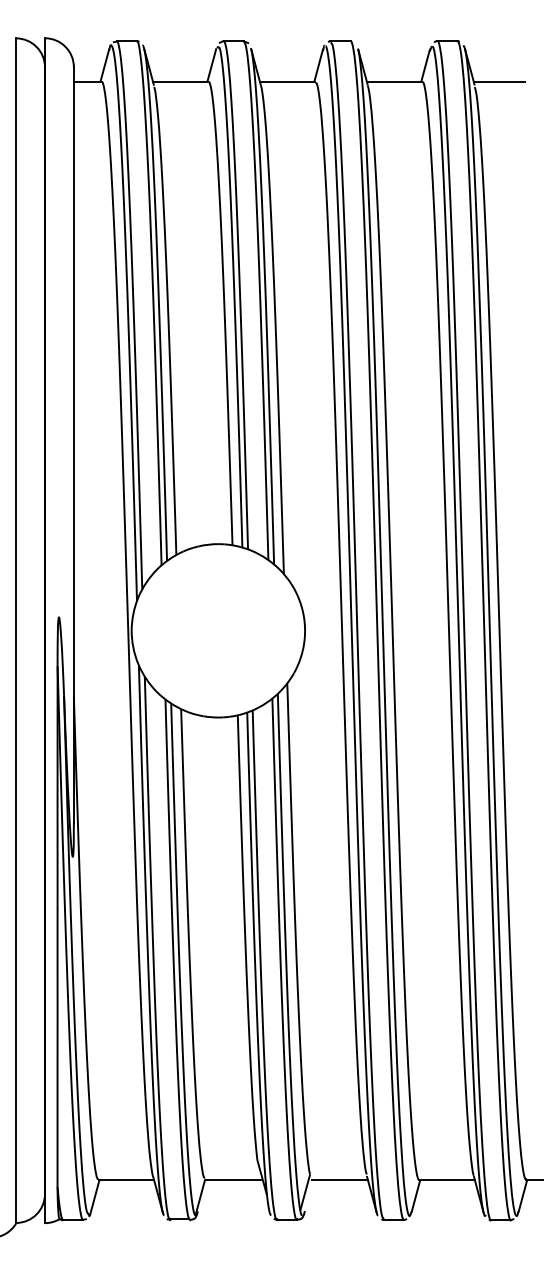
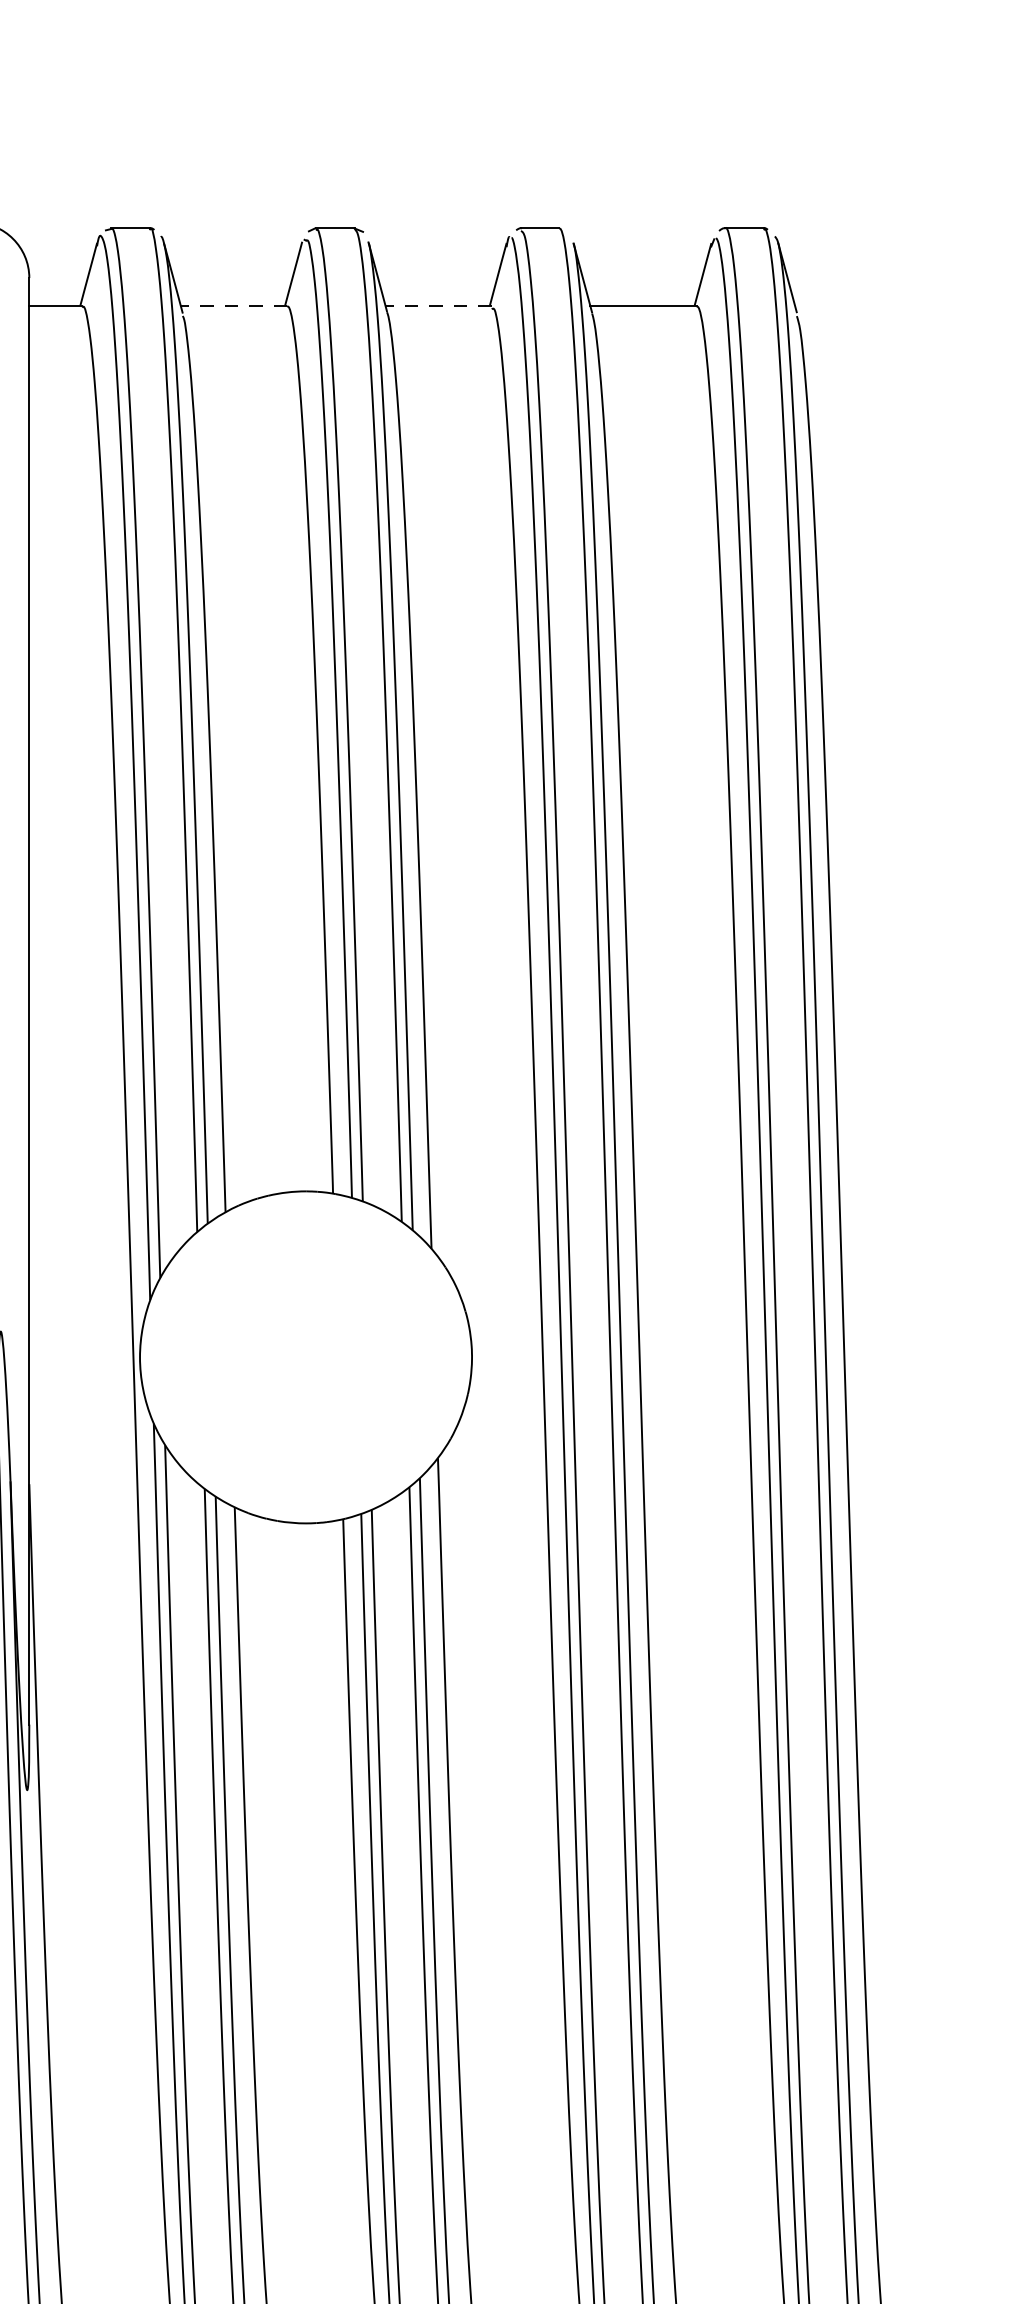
line: (180, 81) -> (233, 305), solid -> dashed
line: (287, 81) -> (438, 305), solid -> dashed
line: (498, 81) -> (842, 305), removed

